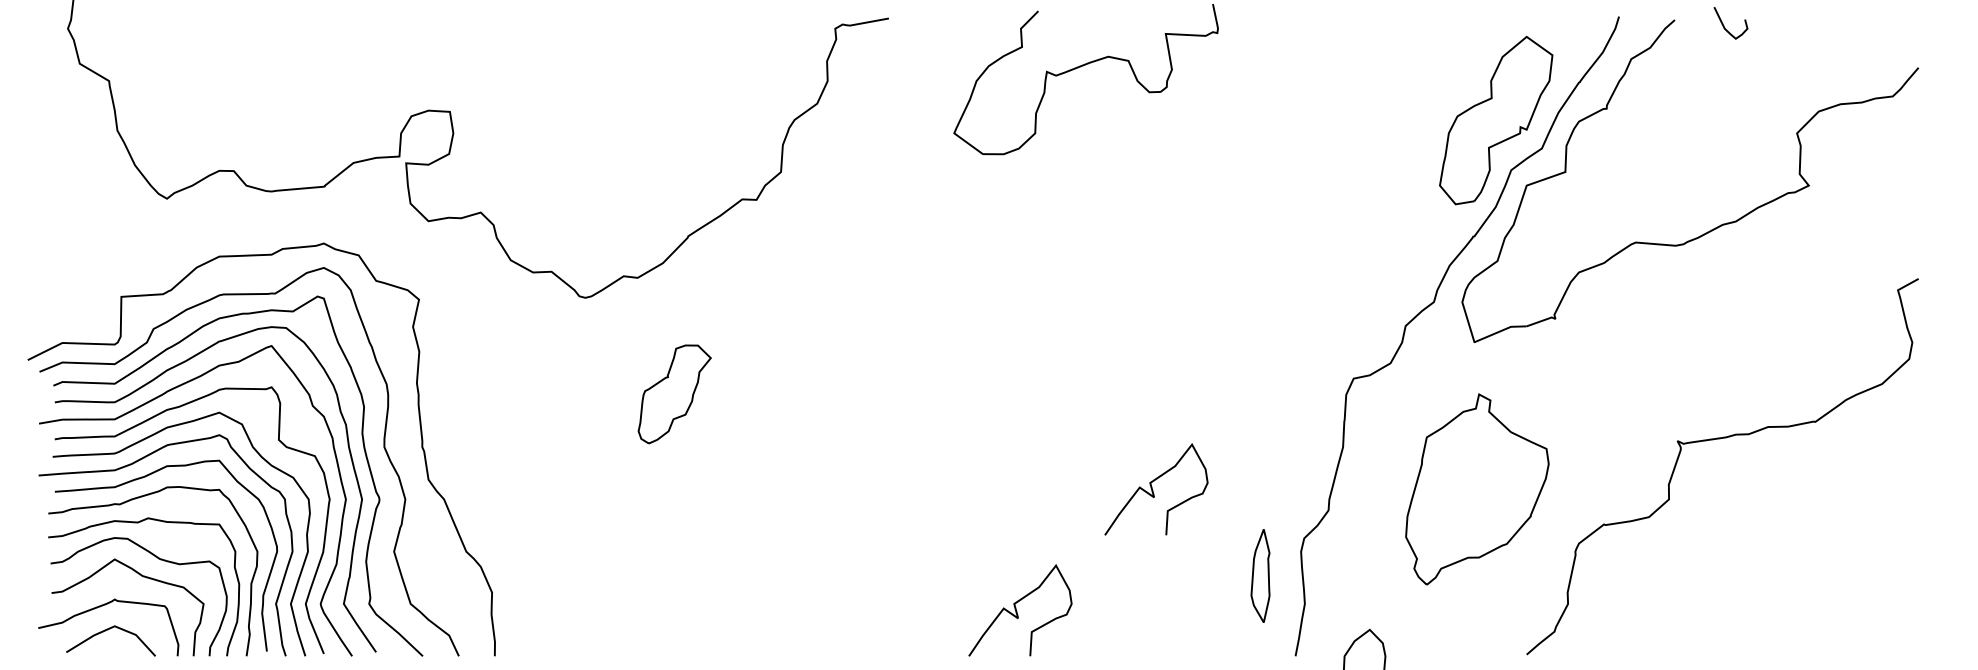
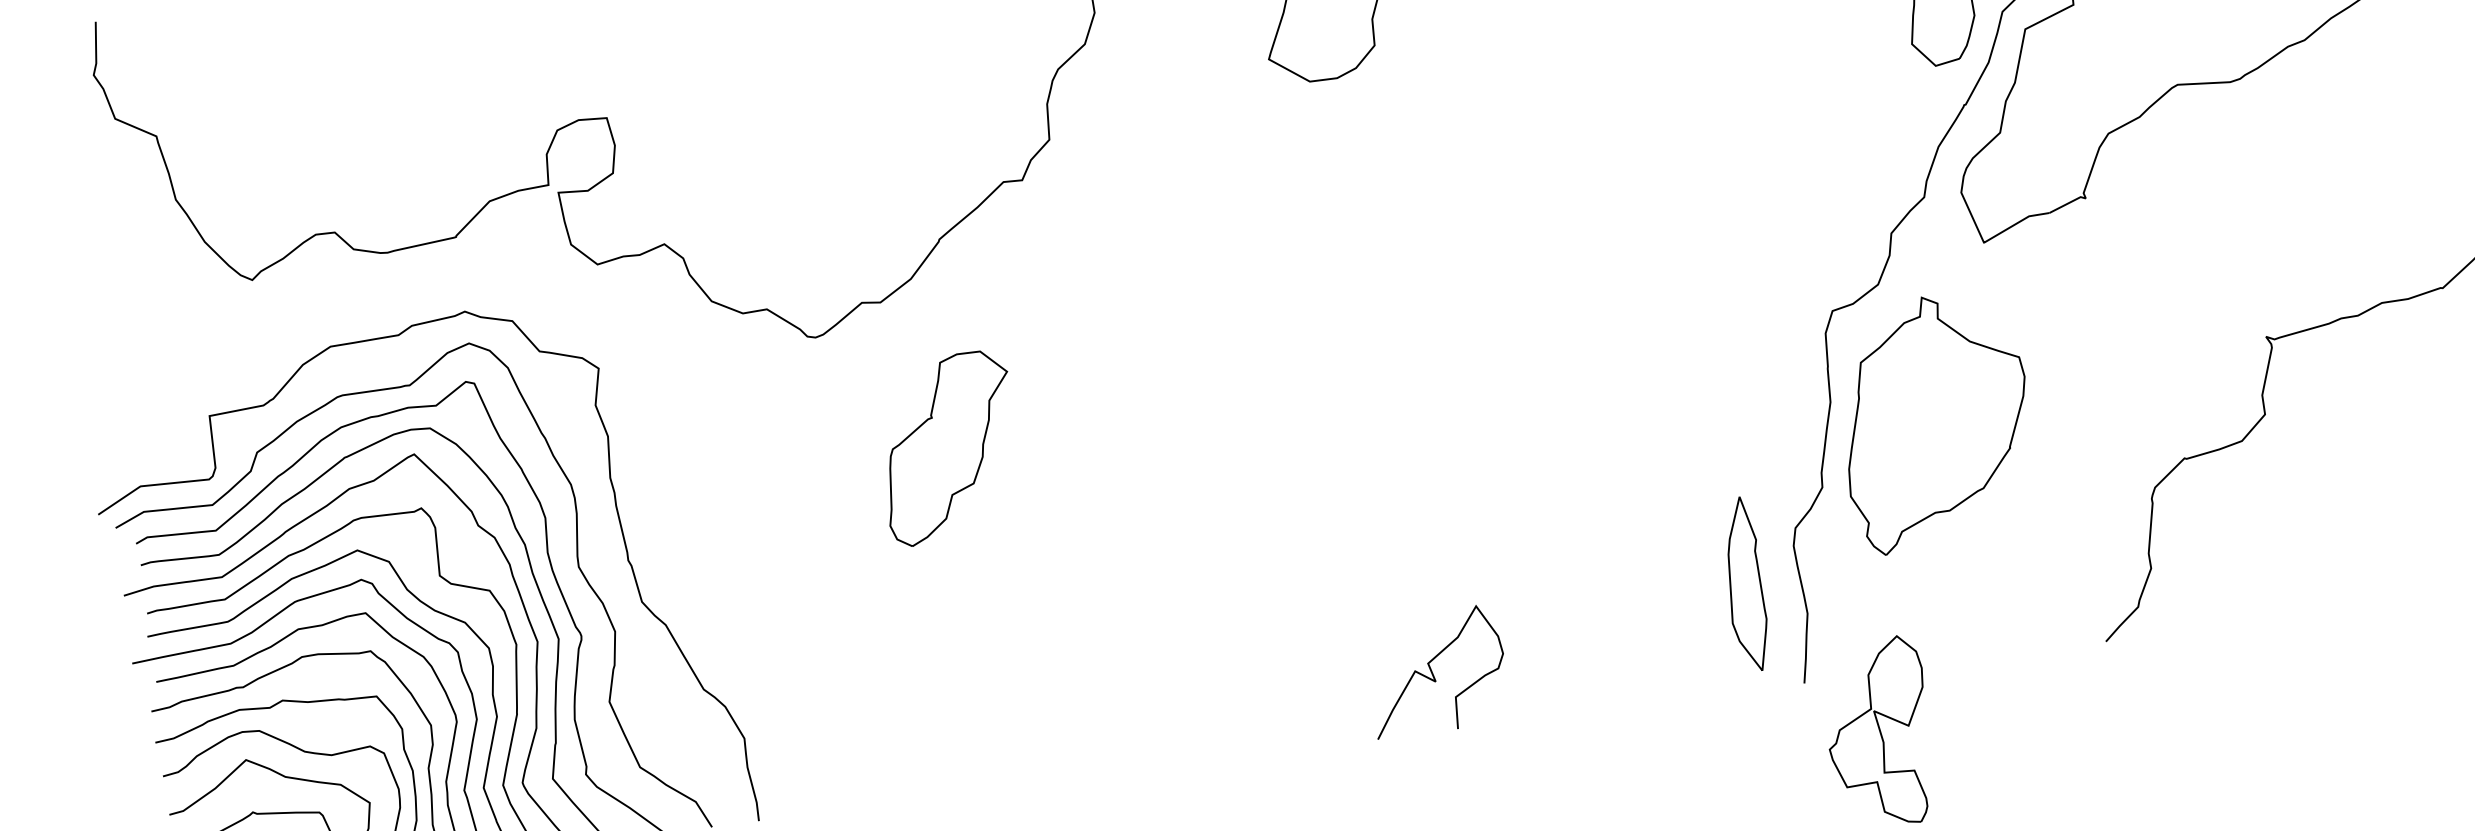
part: (674, 394) -> (948, 448), size x1.43
part: (1477, 489) -> (1935, 422), moved
curve: (1153, 490) -> (1590, 491), removed
part: (1260, 575) -> (1744, 584), size x1.43

